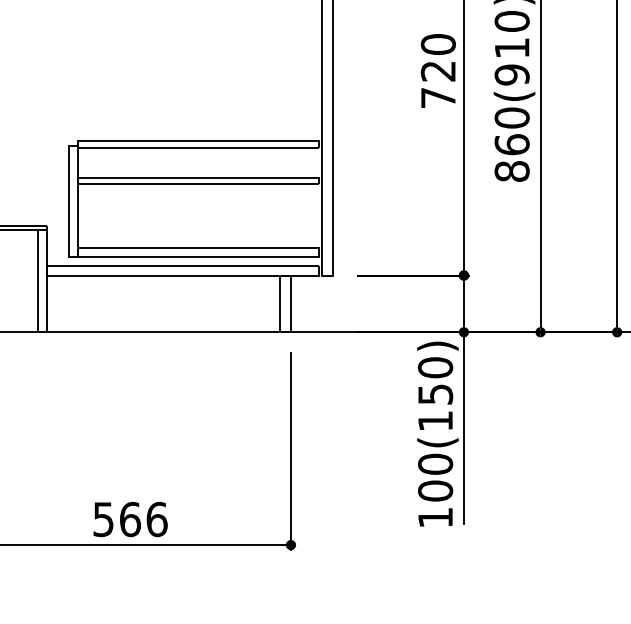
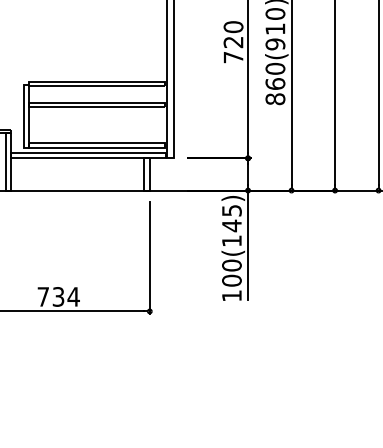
text: (434, 381) -> (231, 218), 100(150) -> 100(145)
text: (130, 518) -> (58, 296), 566 -> 734

